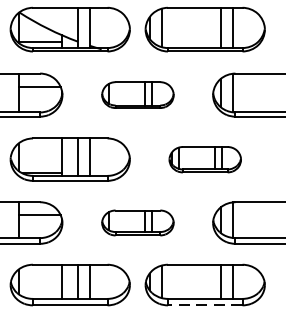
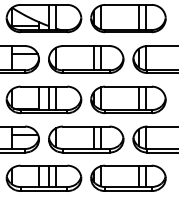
part: (138, 95) -> (86, 59), size x1.67
part: (205, 159) -> (128, 99), size x1.67
part: (138, 222) -> (86, 139), size x1.67
line: (203, 306) -> (127, 191), dashed -> solid

